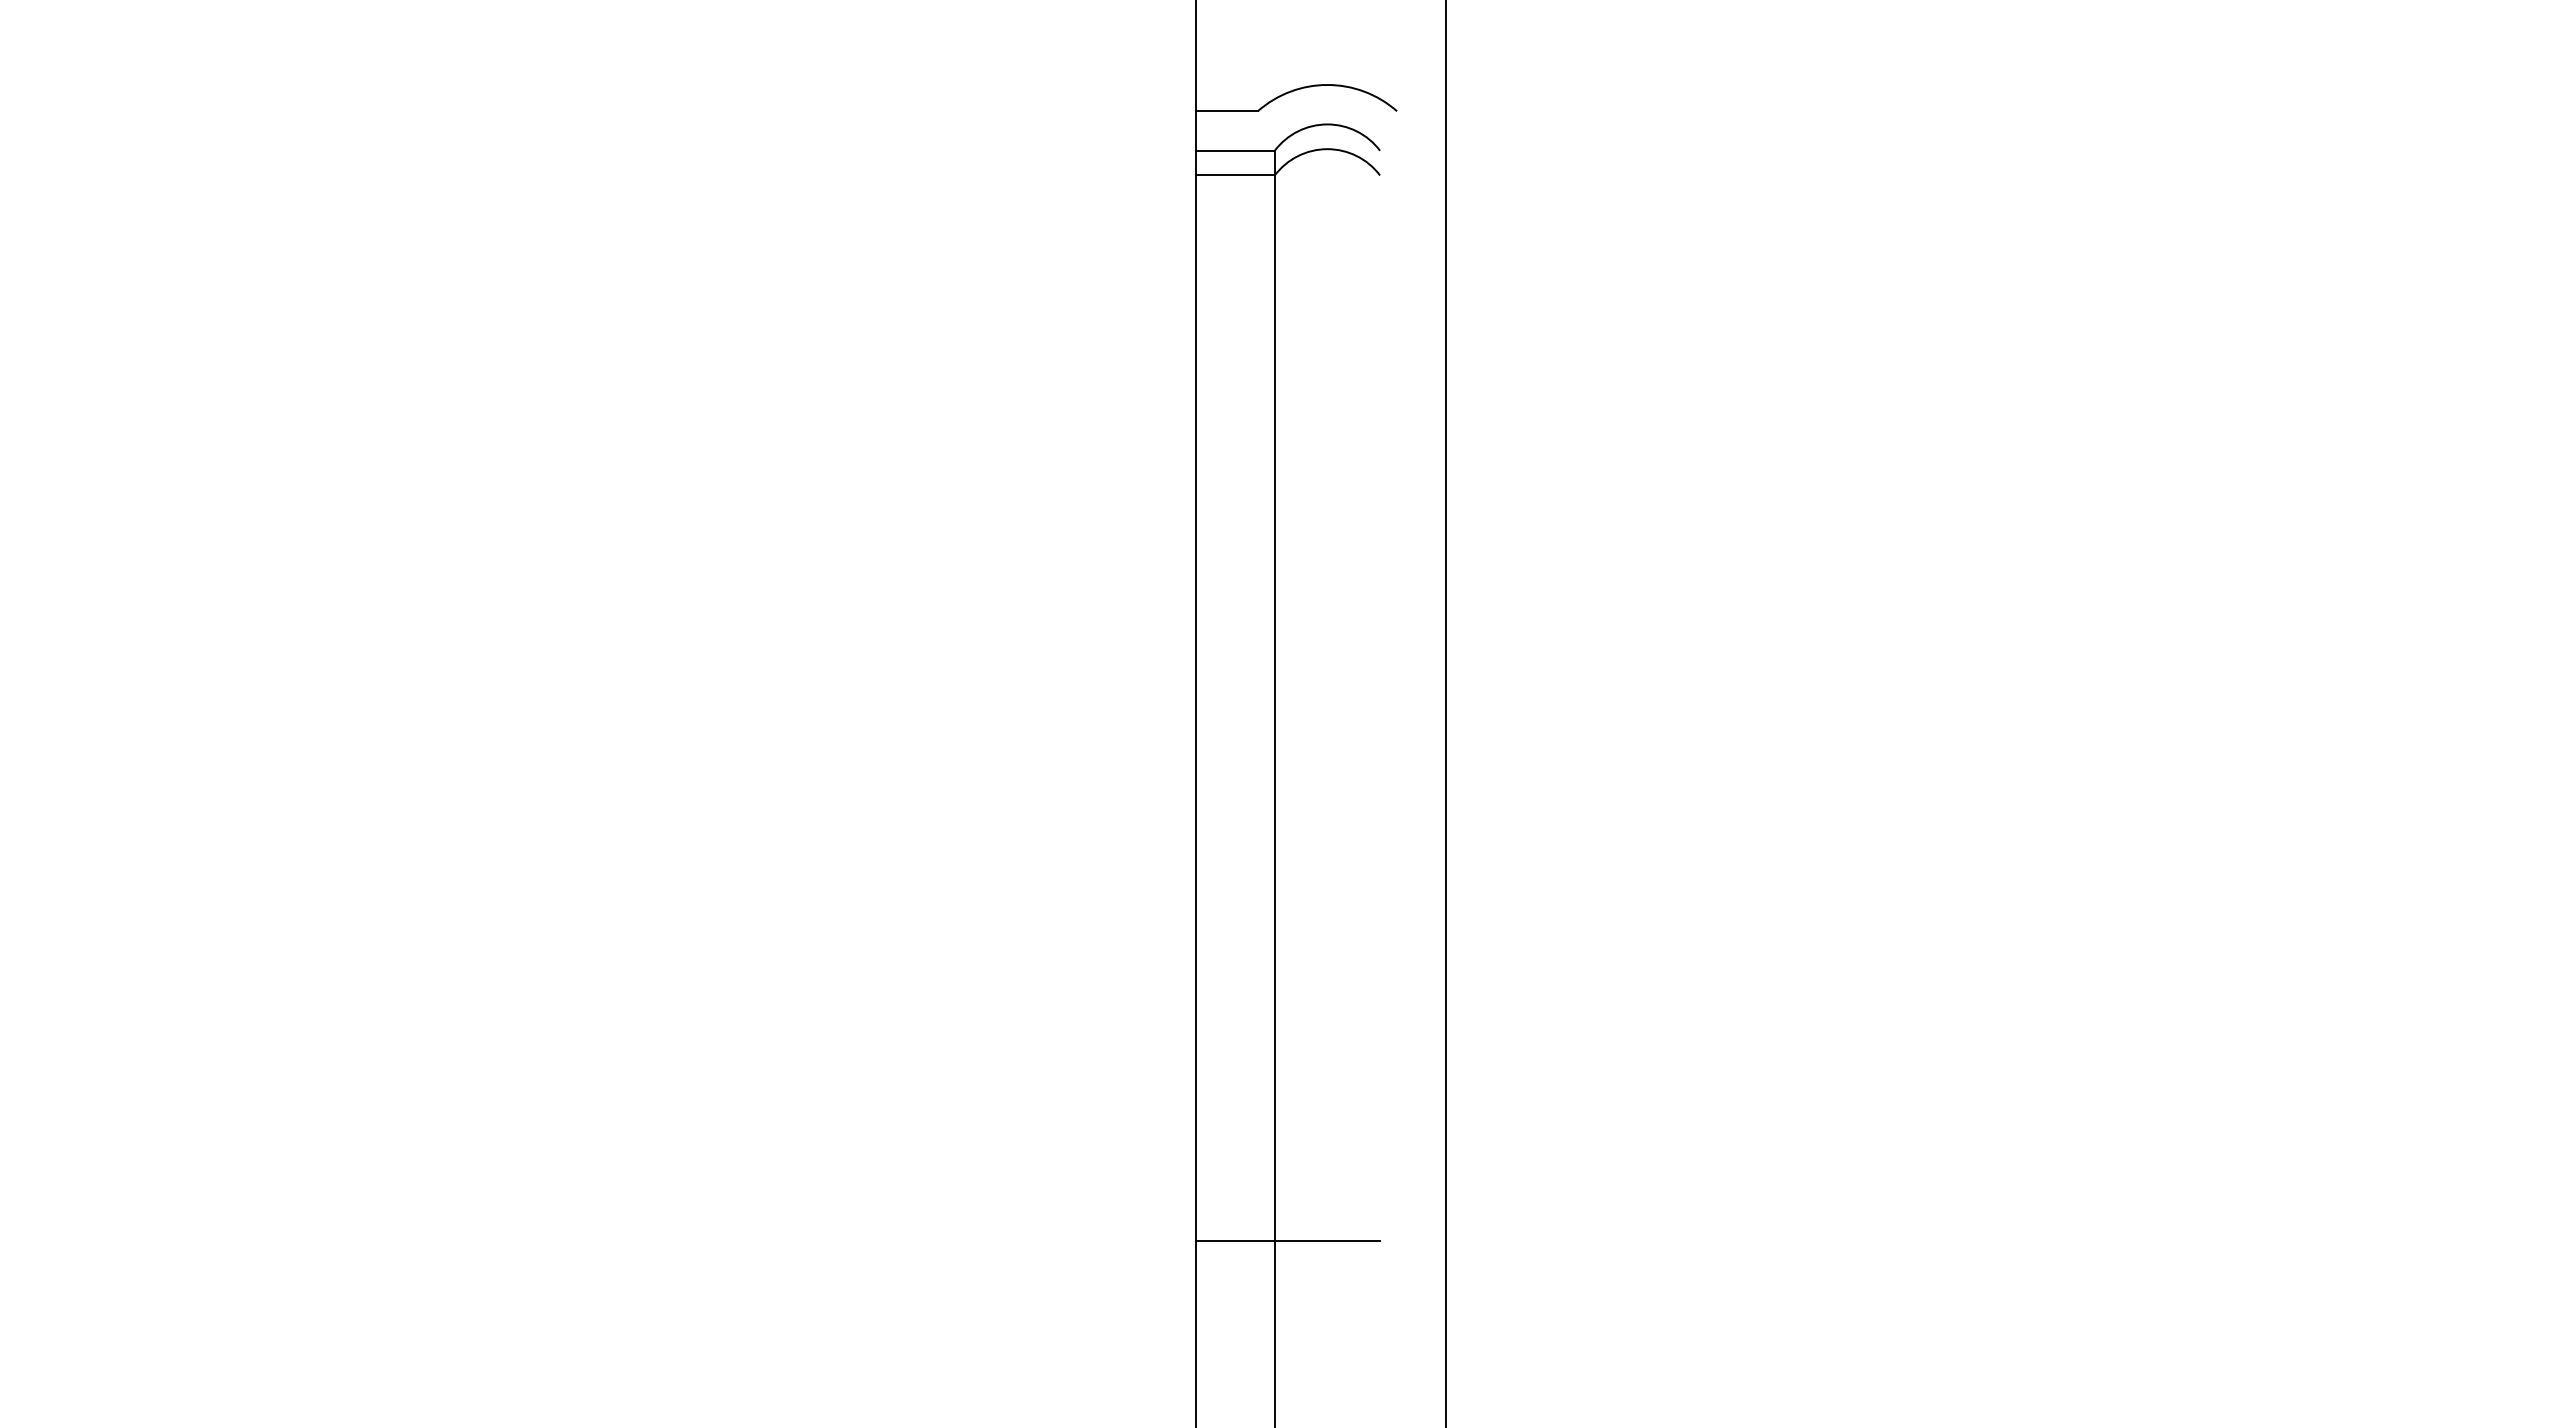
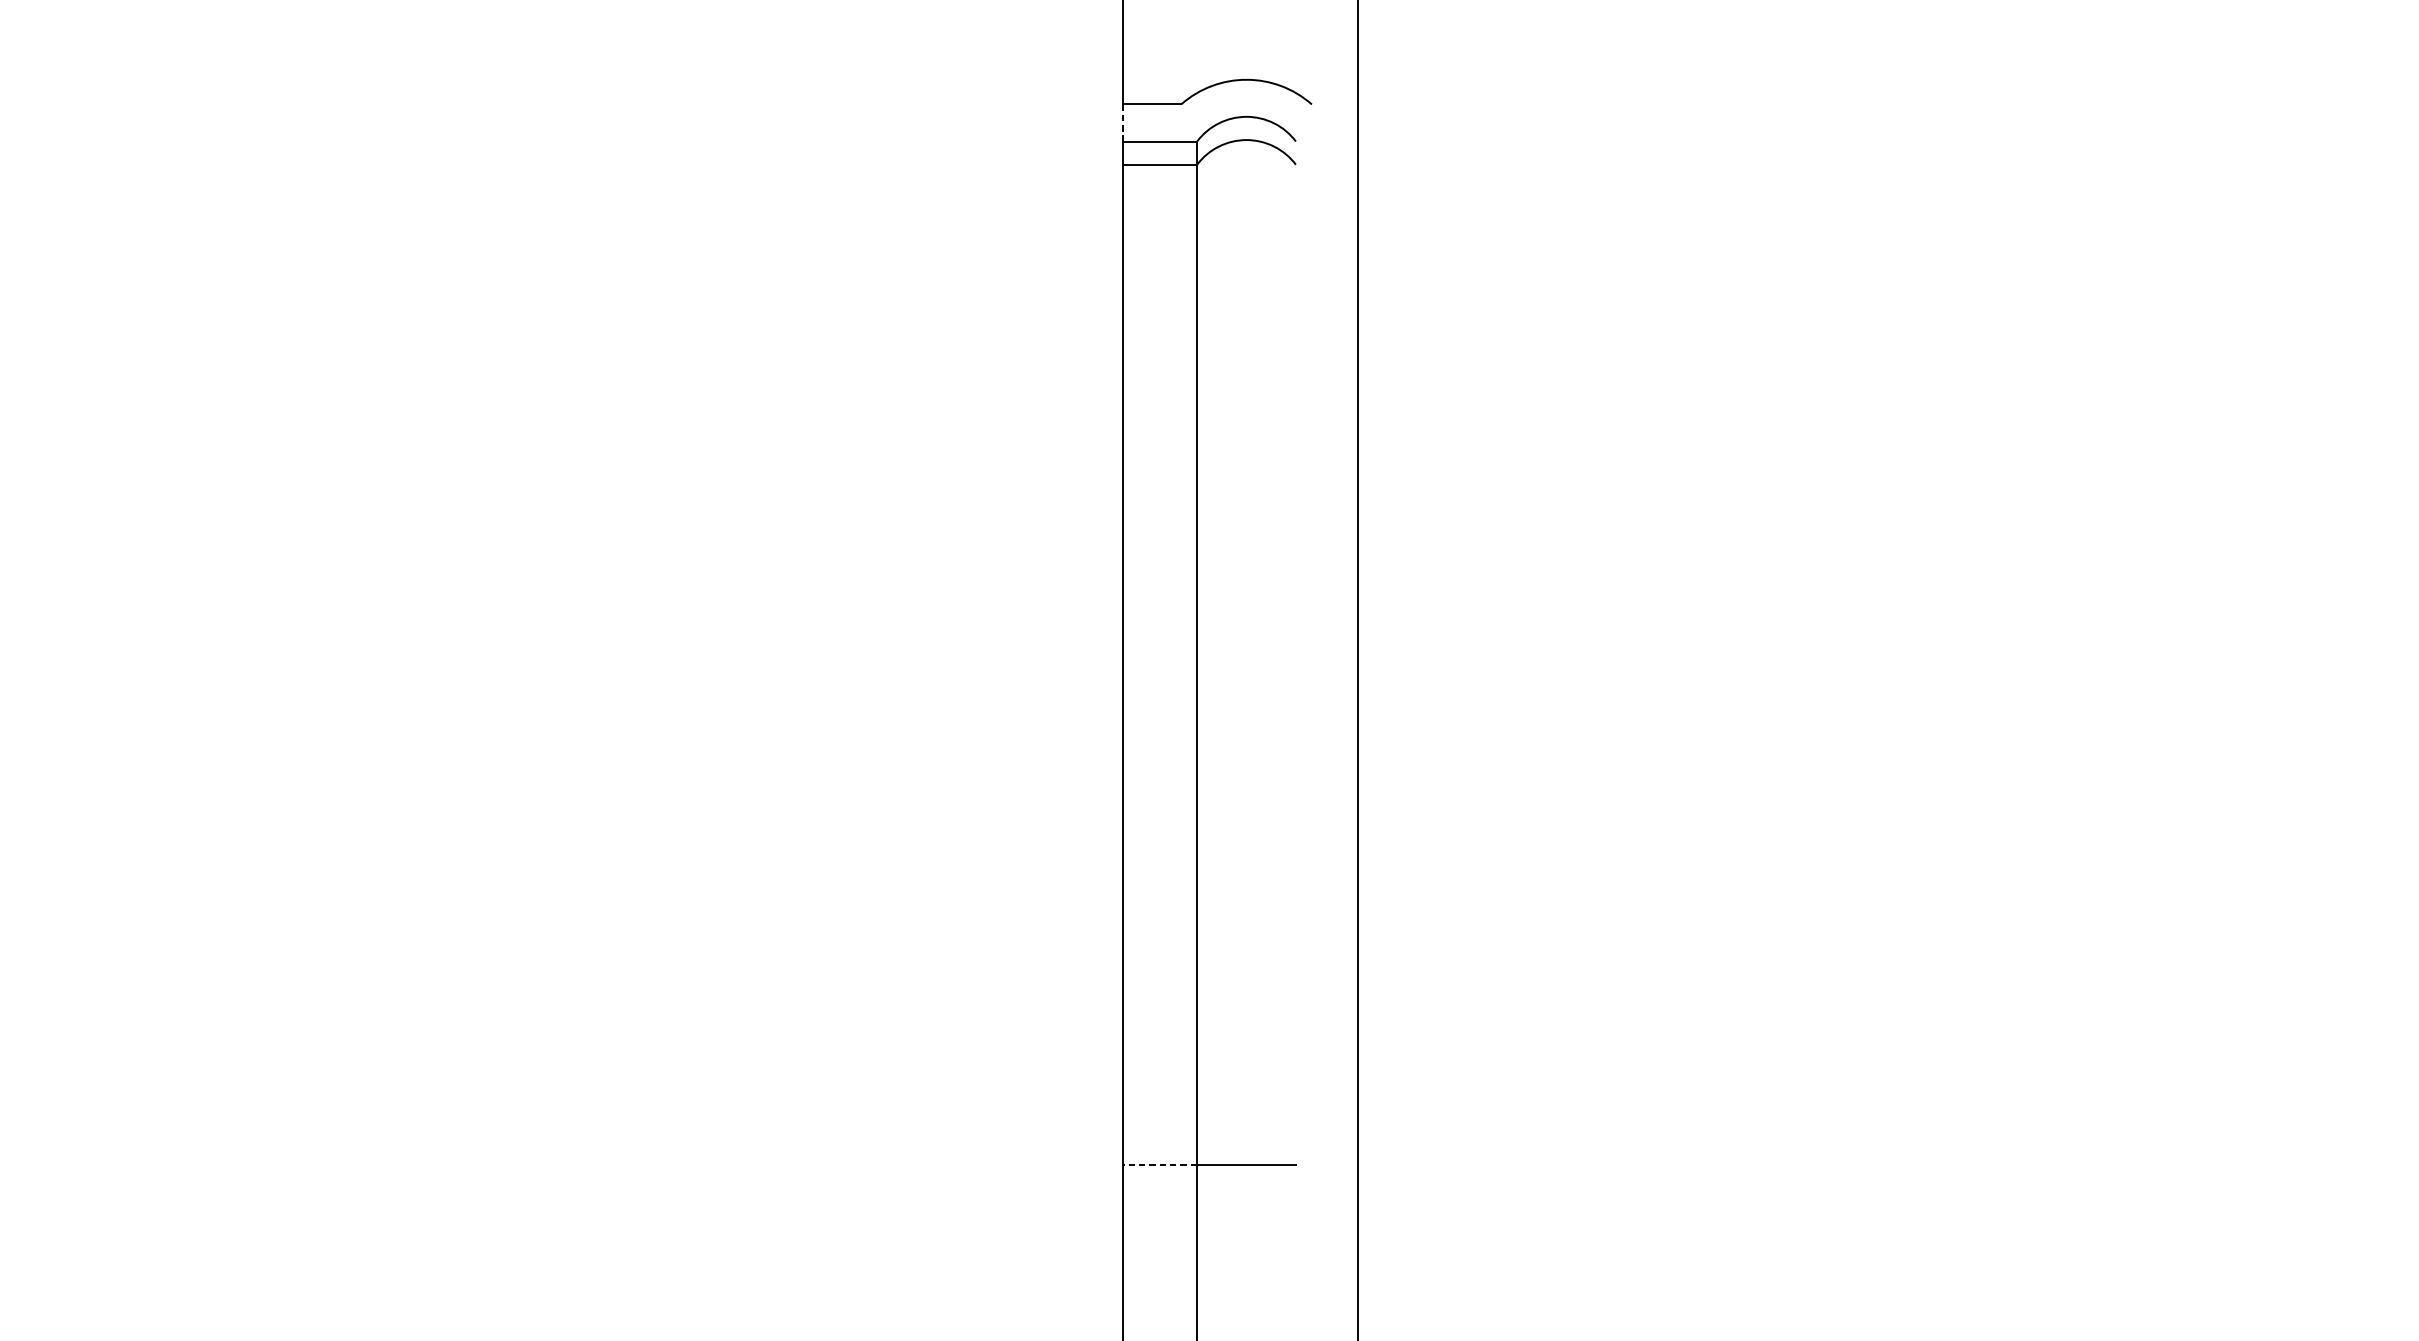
line: (1195, 131) -> (1122, 123), solid -> dashed
line: (1234, 1241) -> (1159, 1165), solid -> dashed

